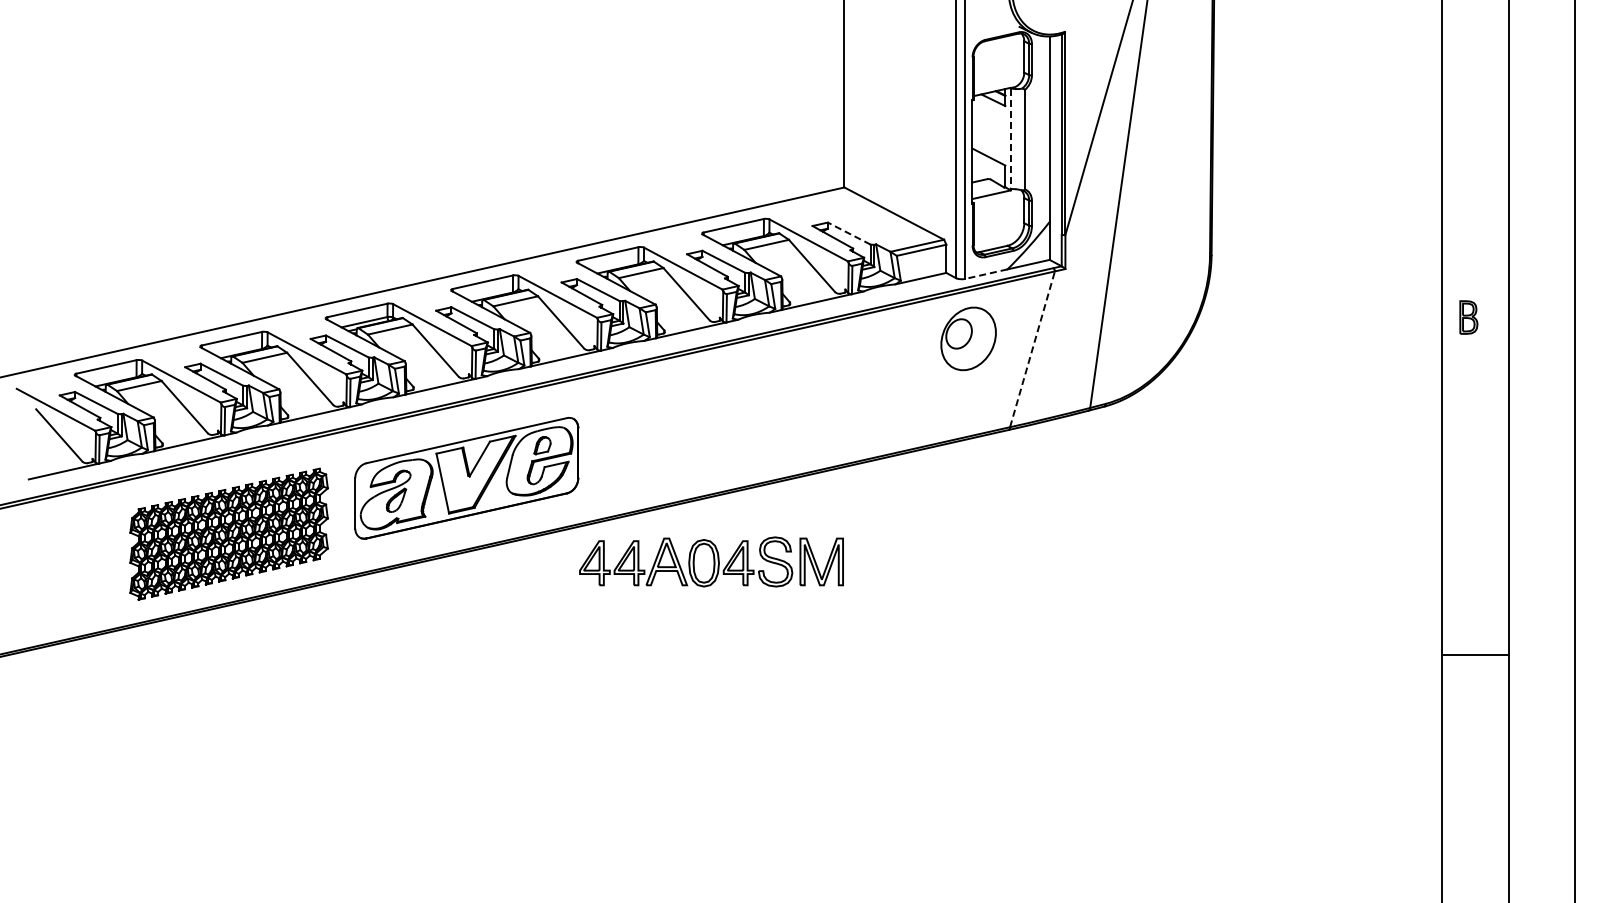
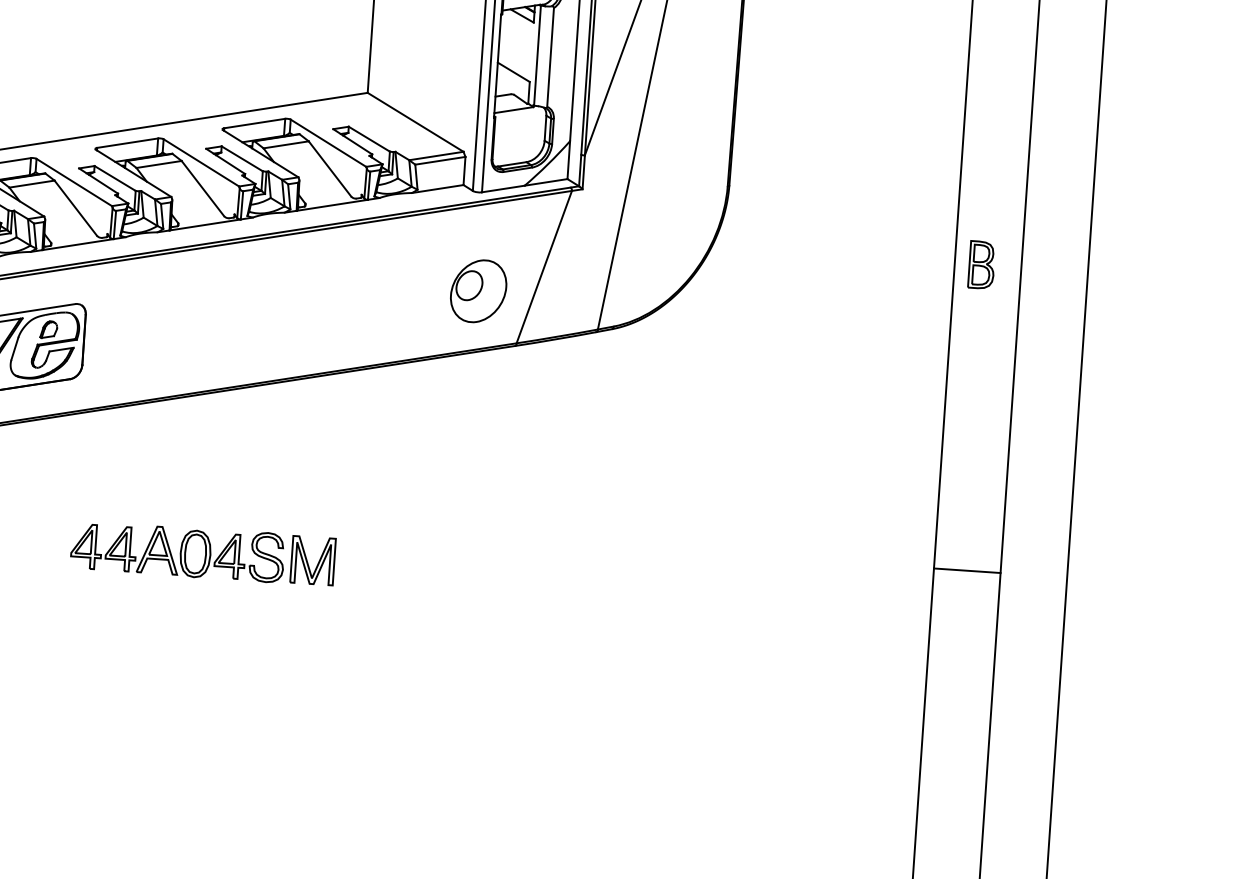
line: (1011, 139) -> (537, 56), dashed -> solid
line: (848, 233) -> (368, 139), dashed -> solid
line: (986, 274) -> (503, 189), dashed -> solid
part: (1468, 317) -> (981, 265), size x1.43
part: (968, 338) -> (478, 290), moved
line: (1032, 348) -> (544, 266), dashed -> solid
part: (711, 561) -> (203, 552), moved
line: (1474, 655) -> (966, 570), moved

